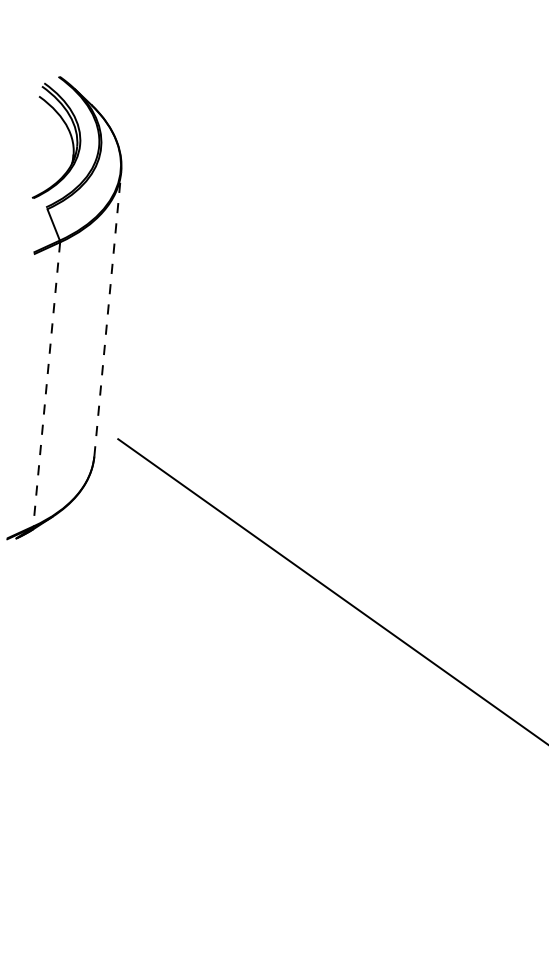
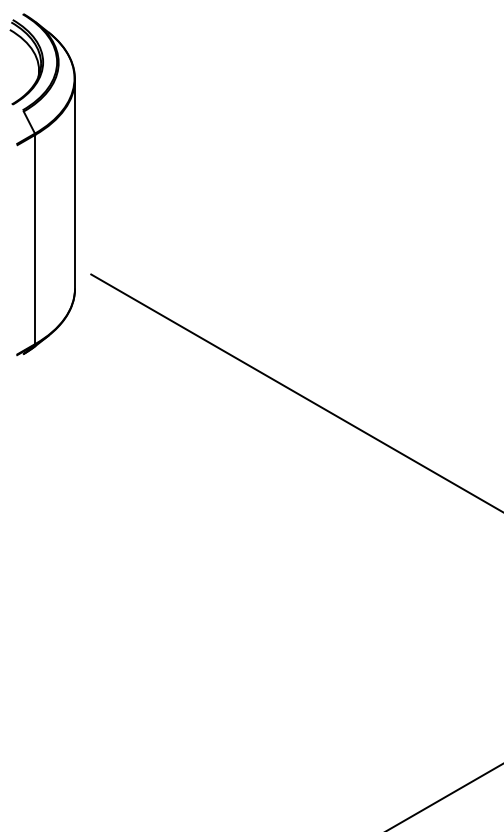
line: (108, 314) -> (75, 184), dashed -> solid
line: (46, 384) -> (35, 239), dashed -> solid

